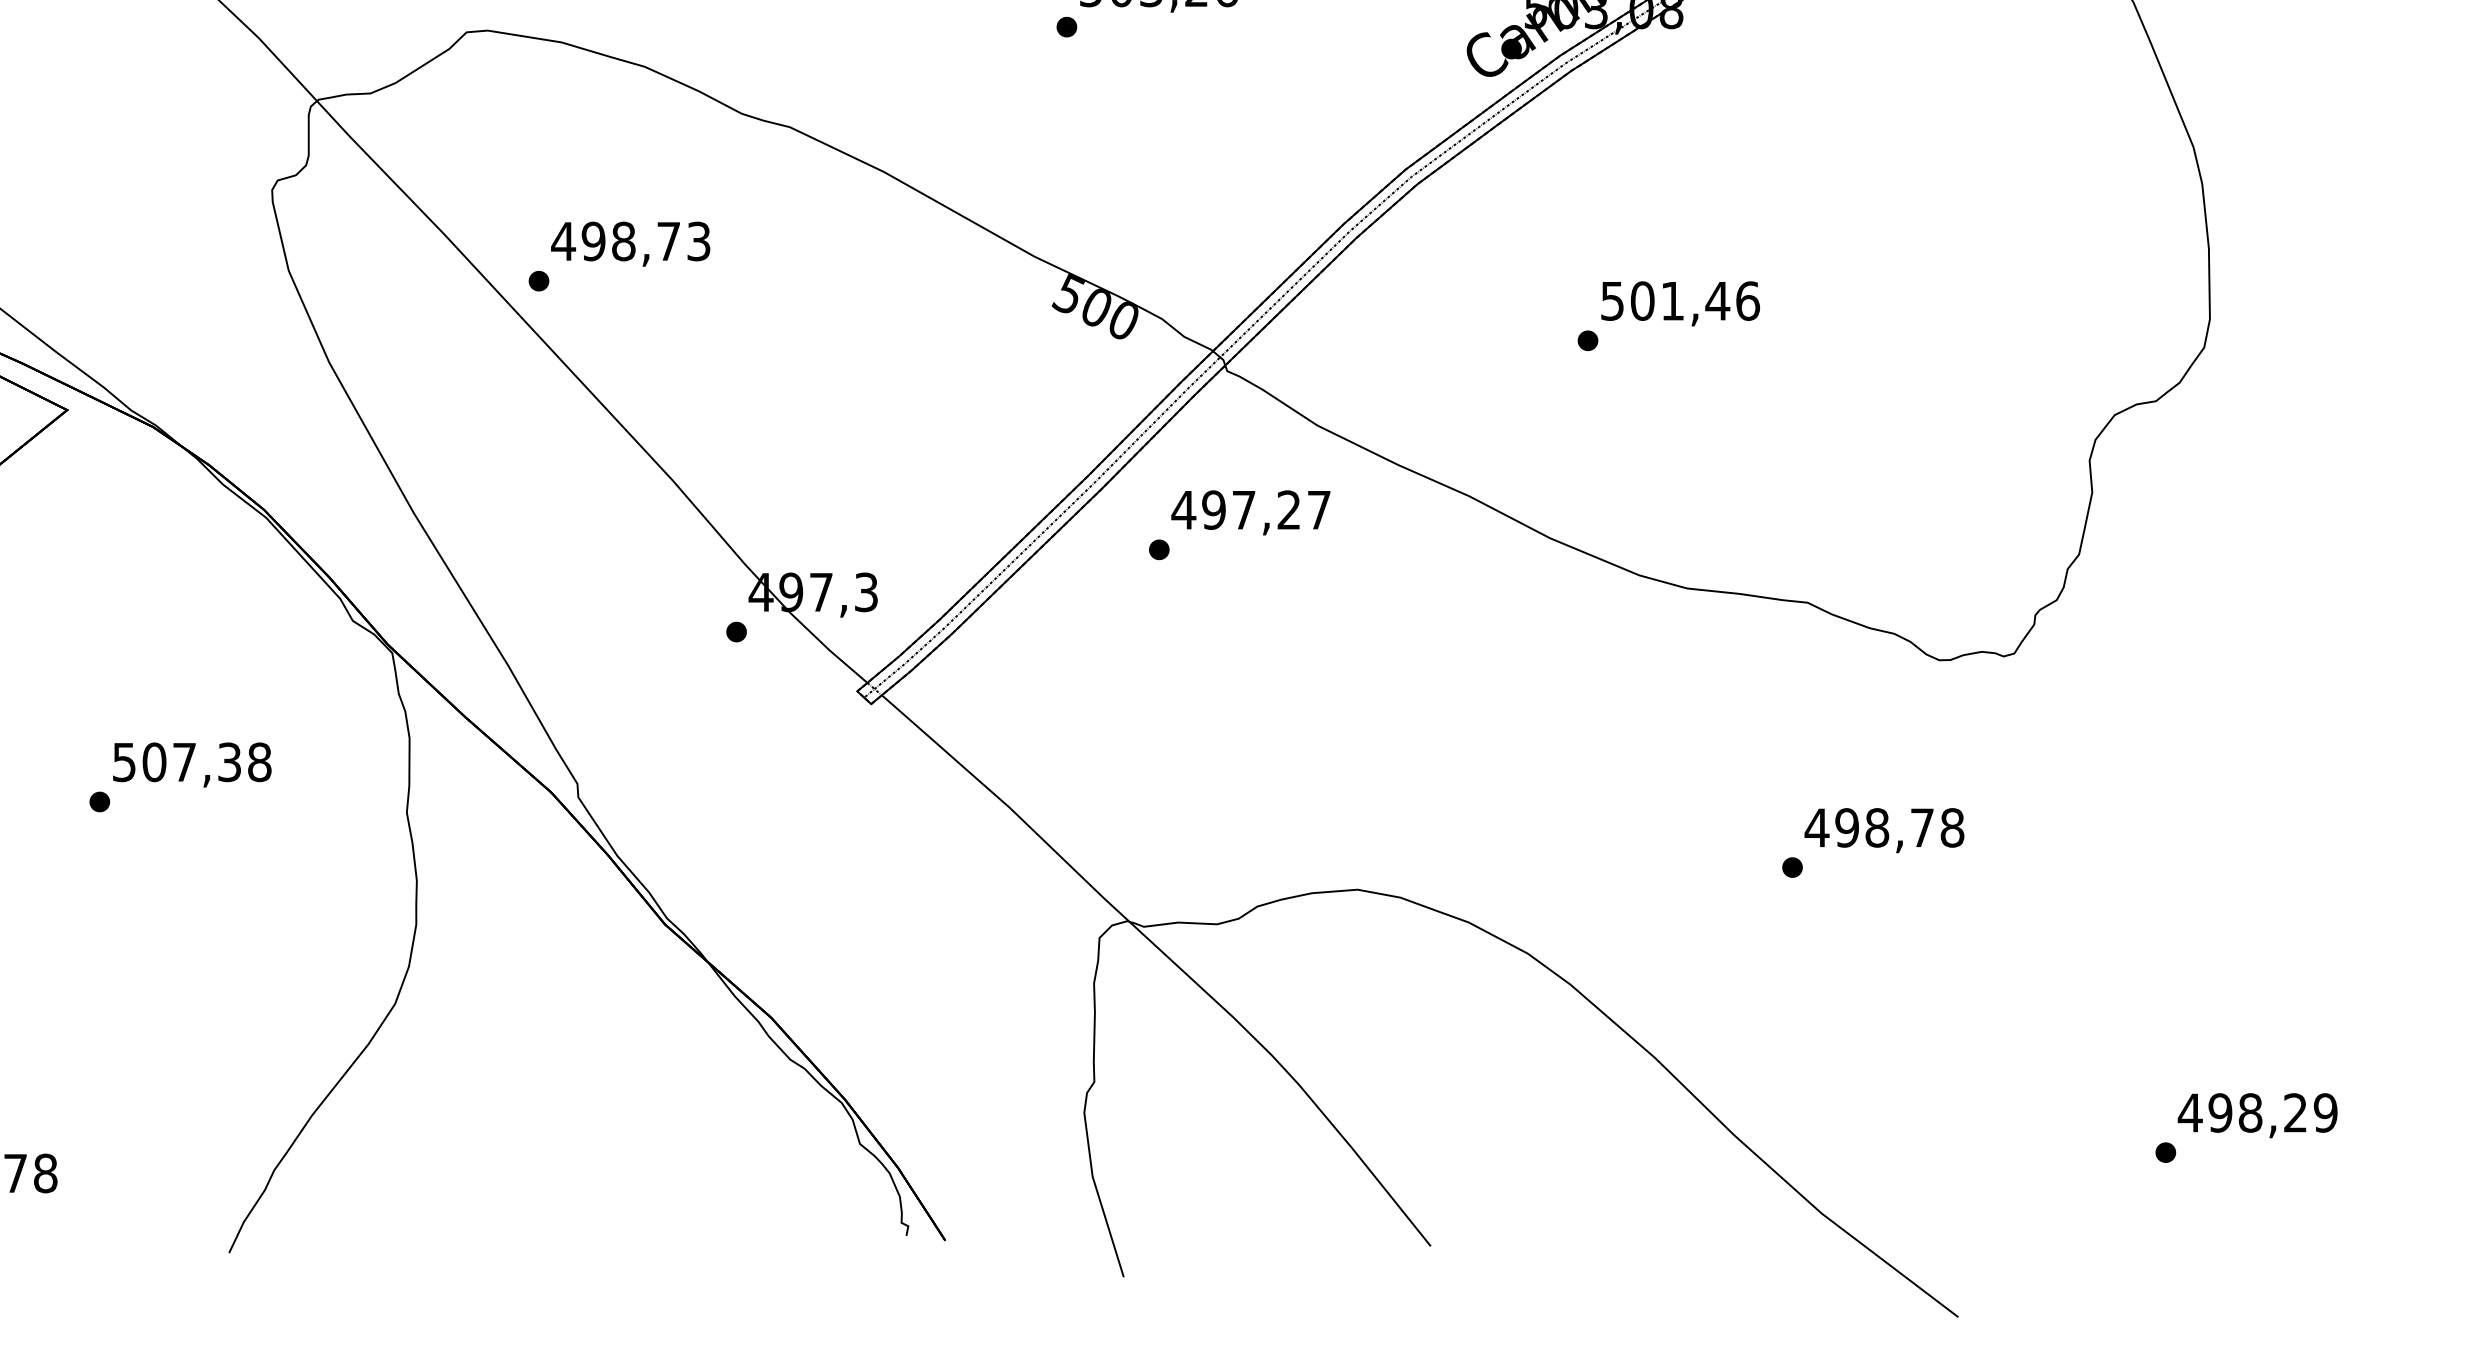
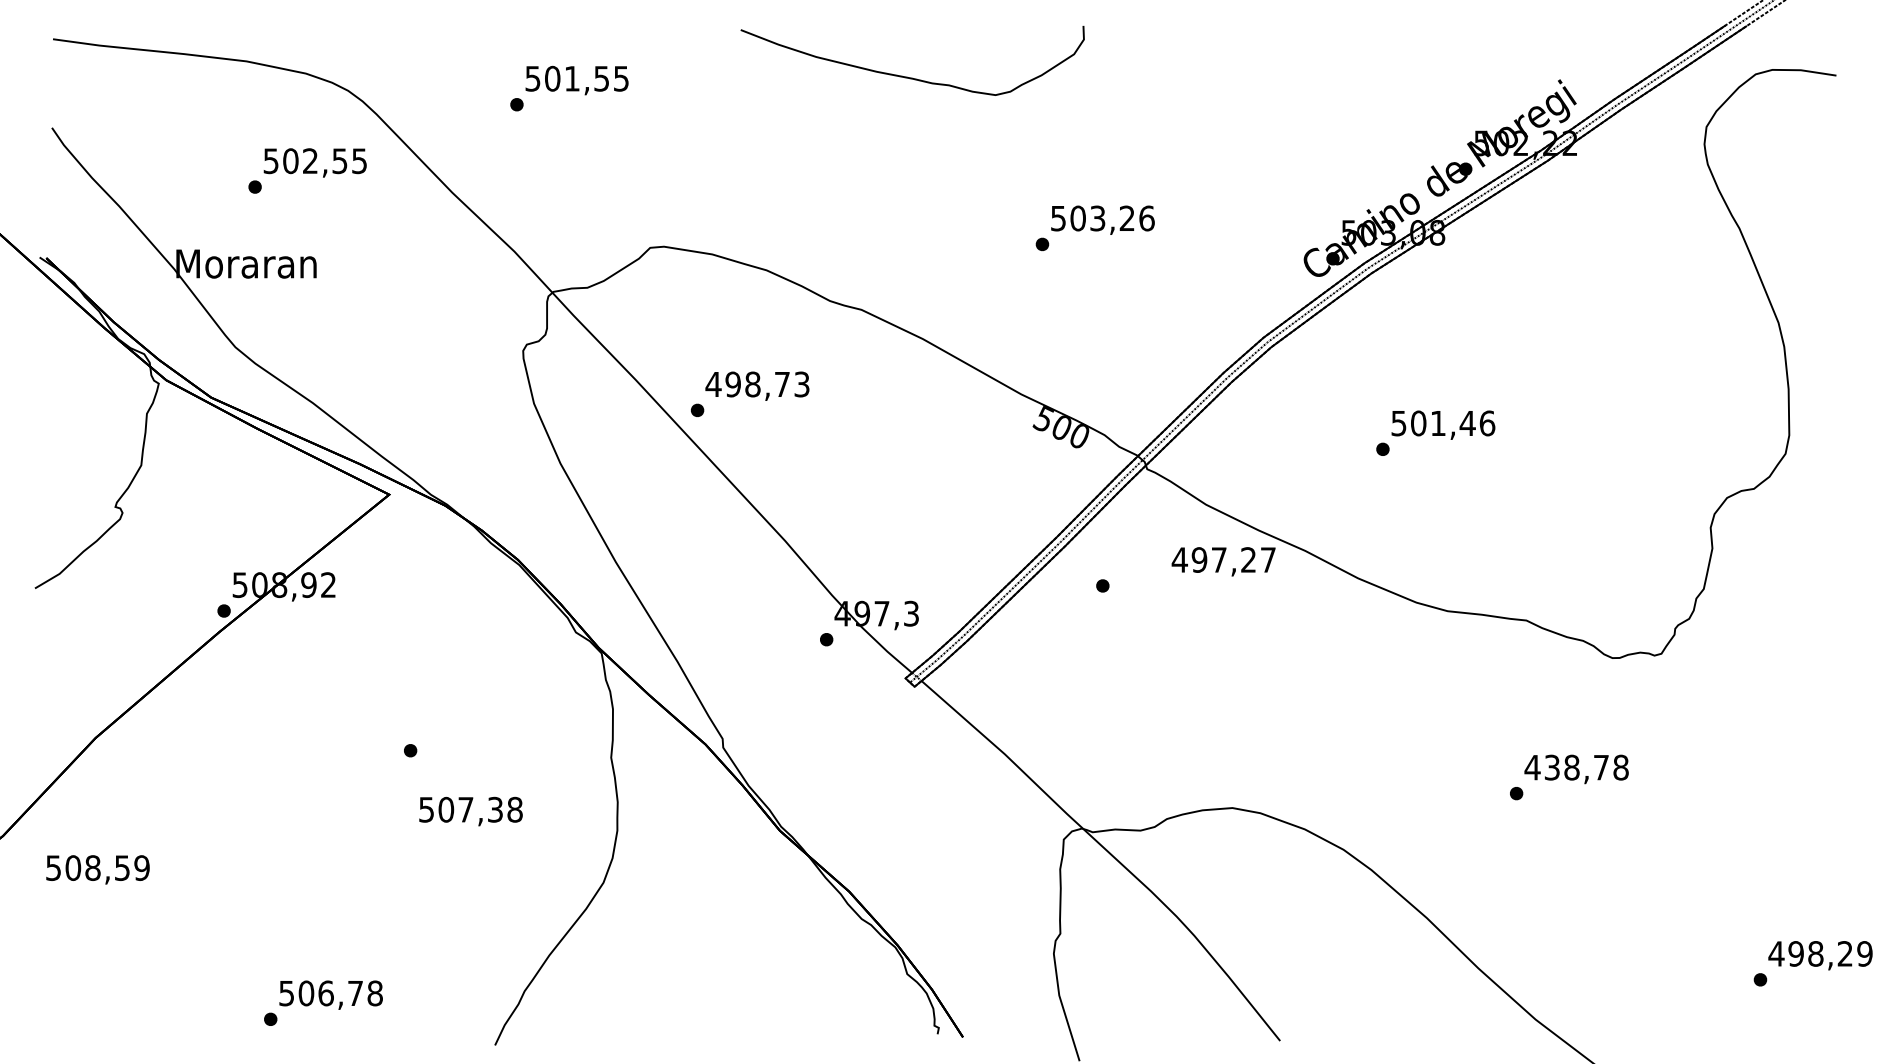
text: (1250, 512) -> (1223, 561), moved
text: (191, 764) -> (470, 811), moved
text: (1845, 827) -> (1551, 767), 498,78 -> 438,78

